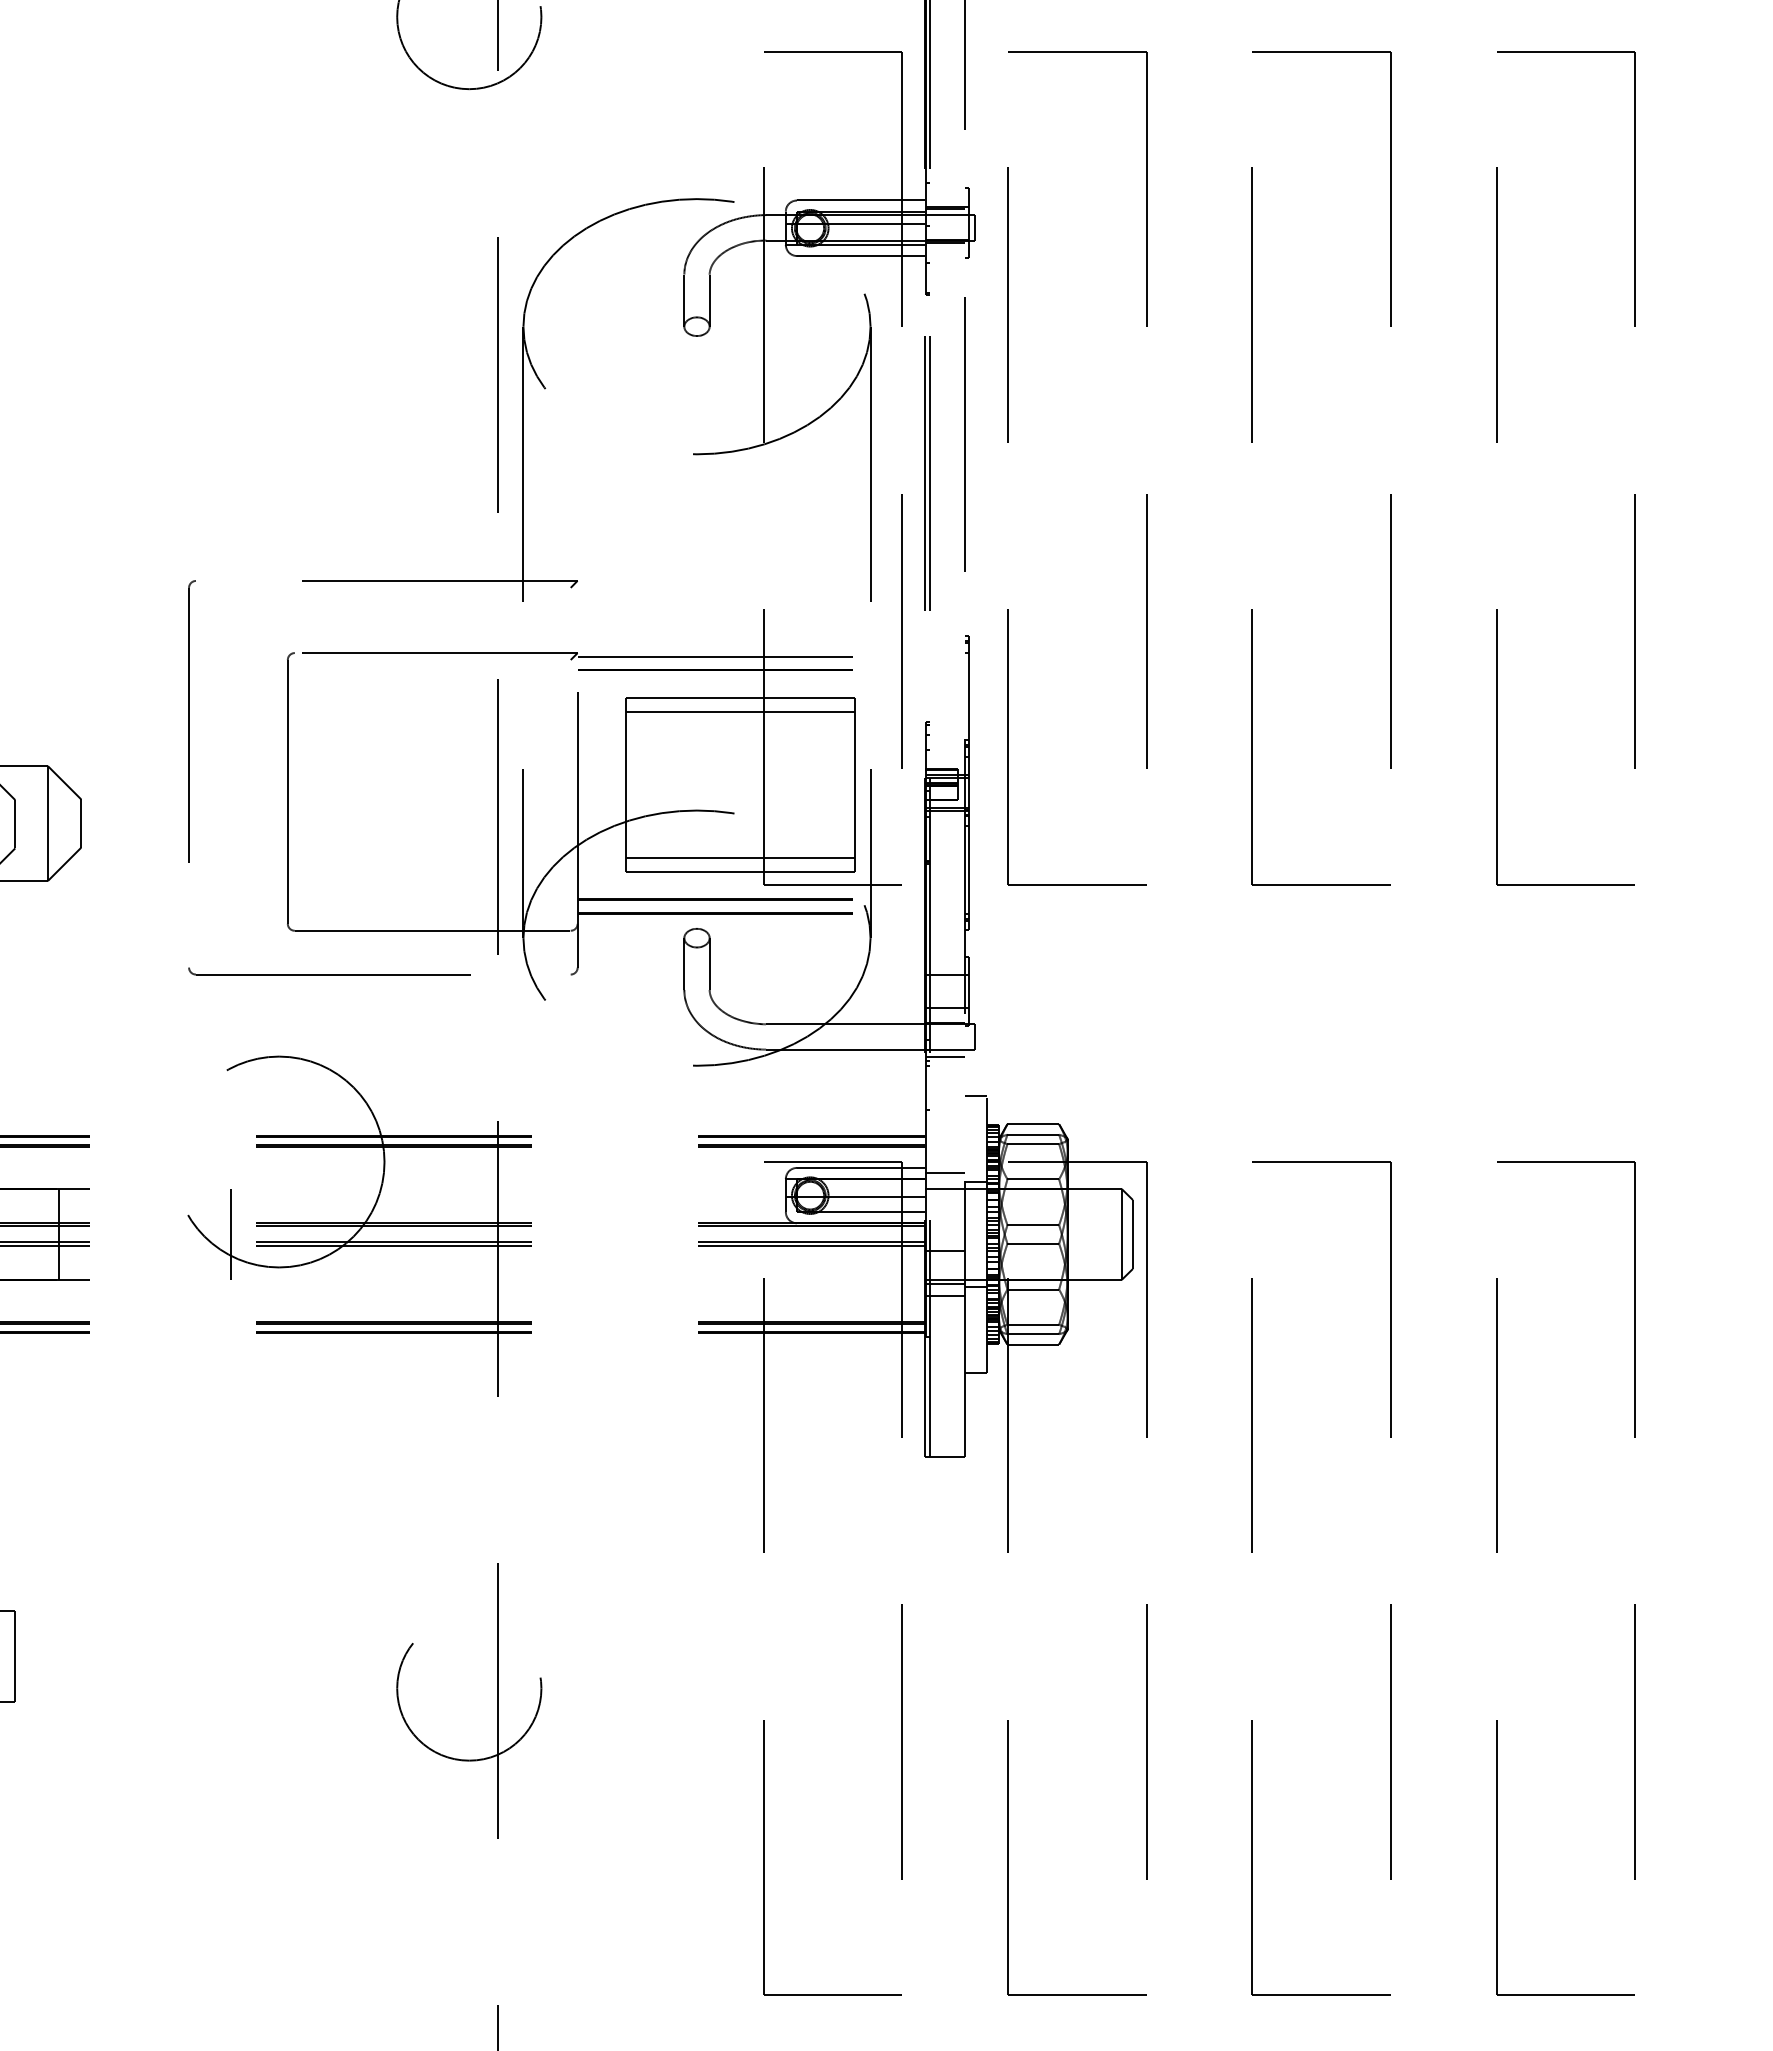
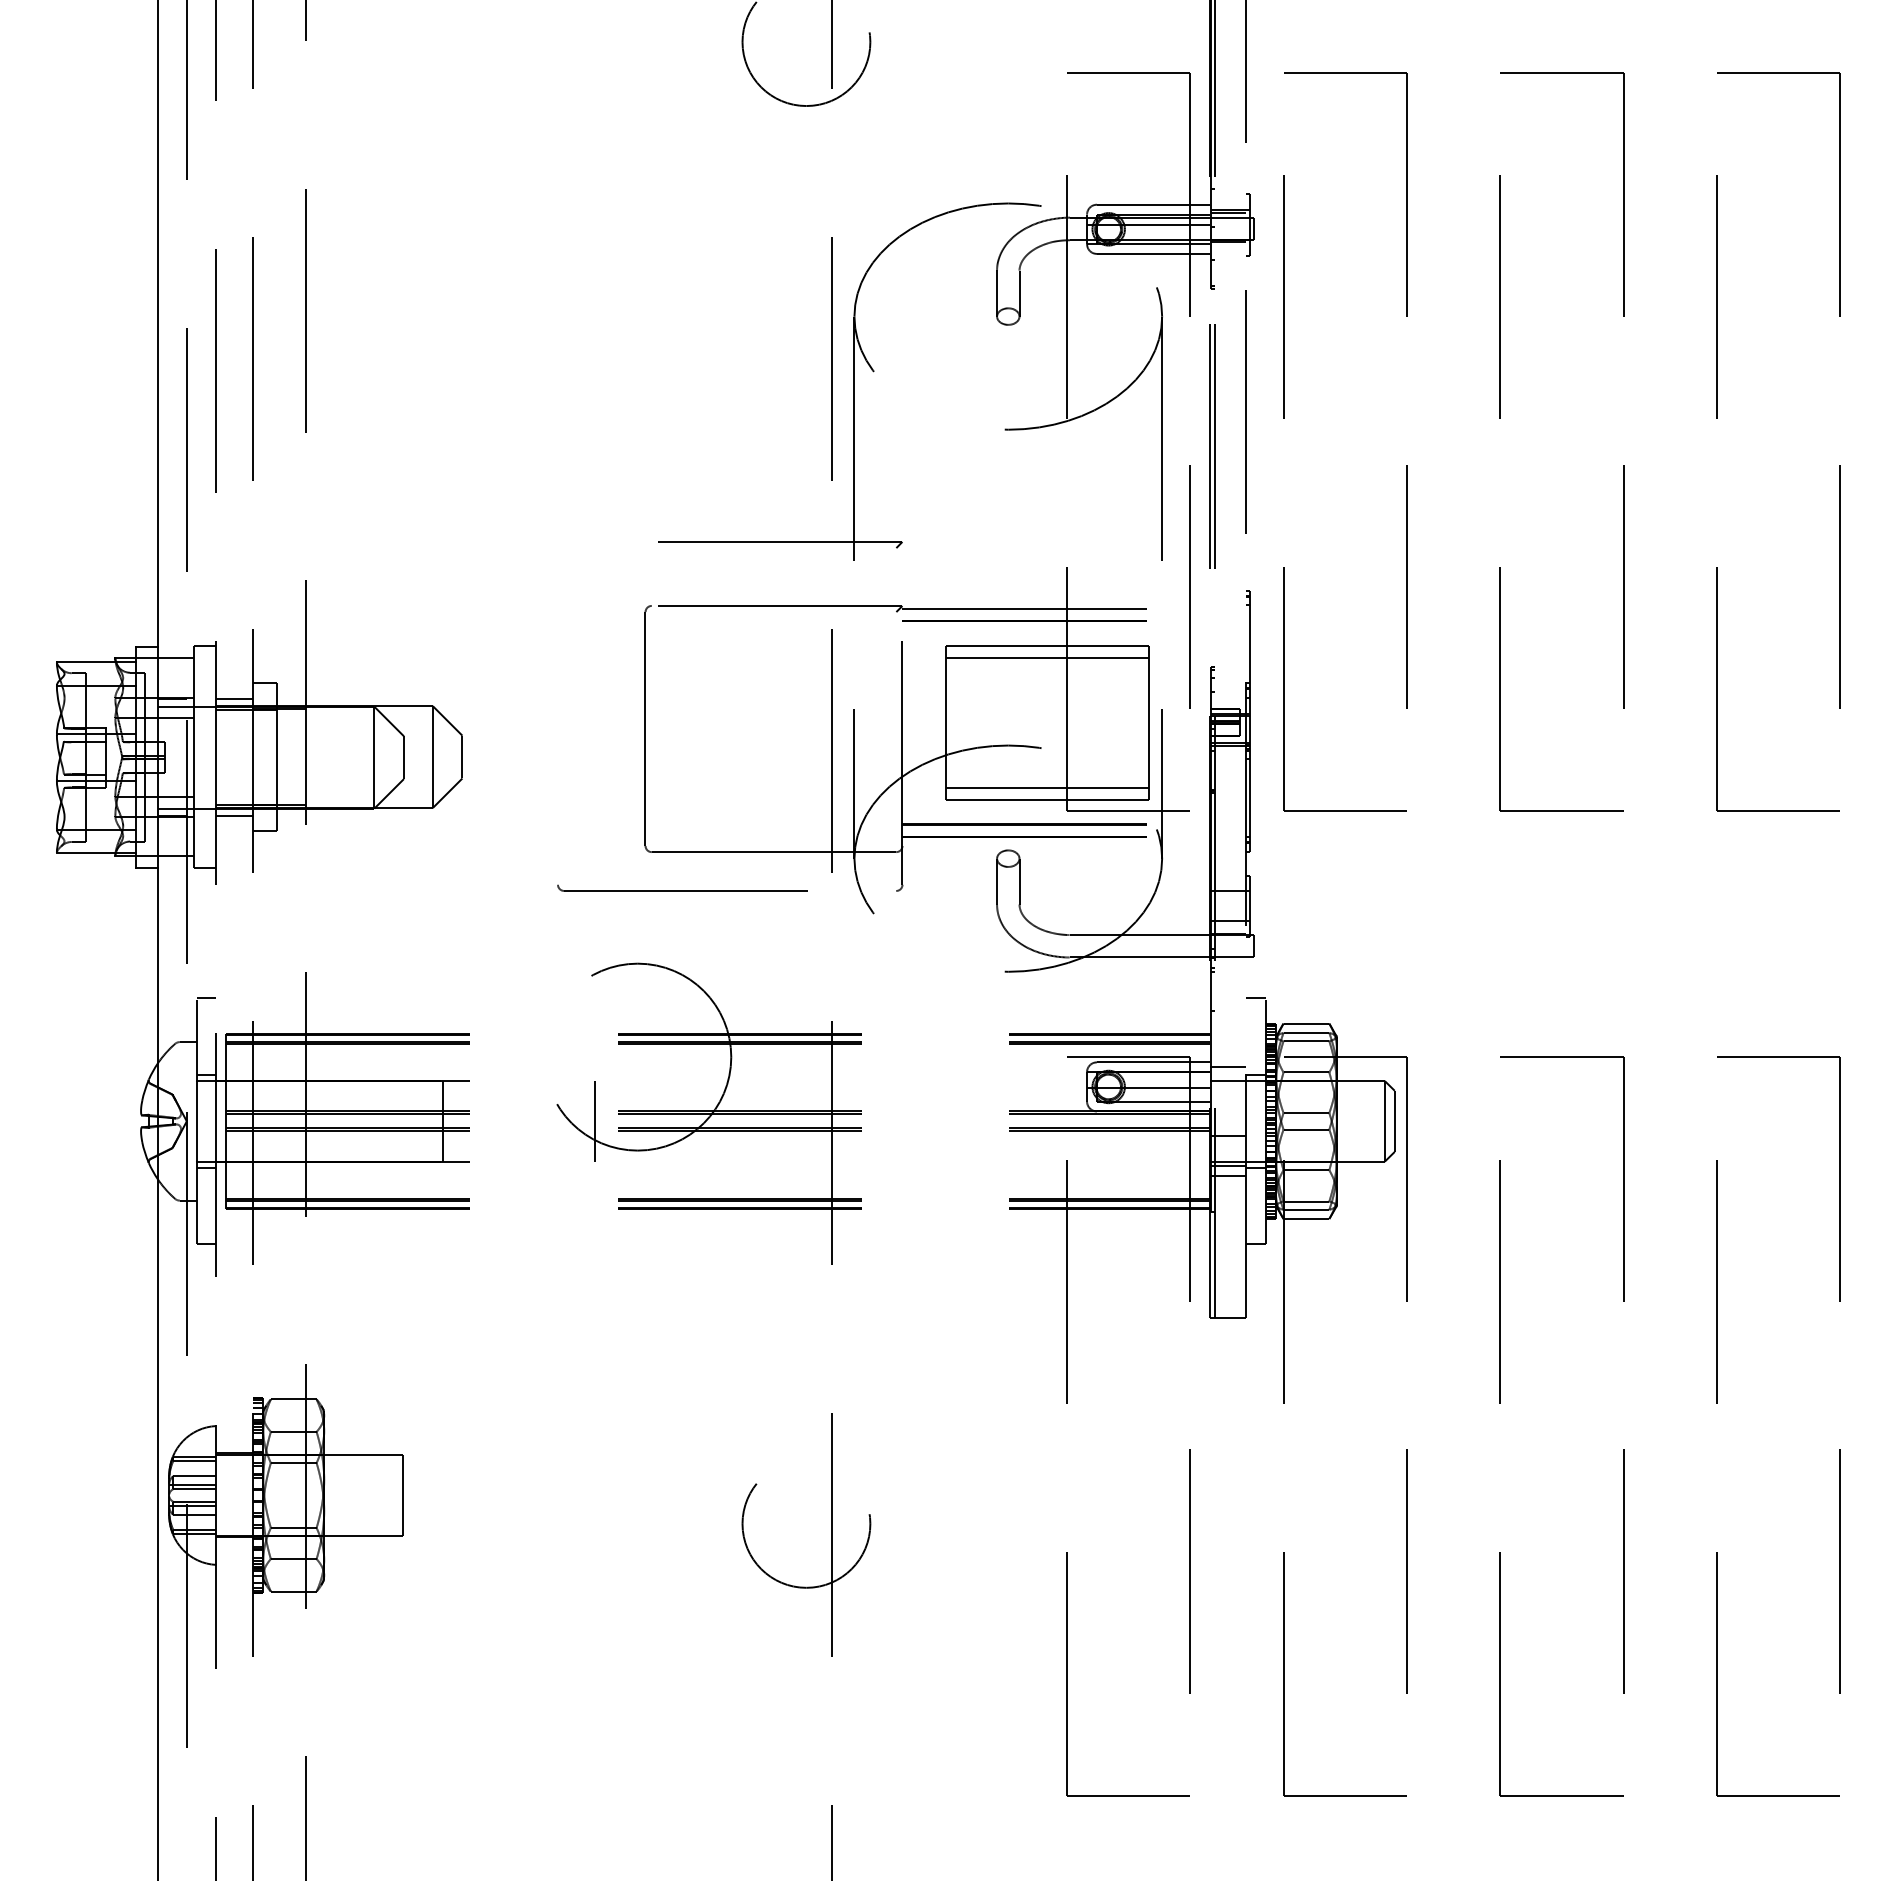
part: (191, 721) -> (560, 666), removed
line: (945, 1056) -> (1228, 963), removed

